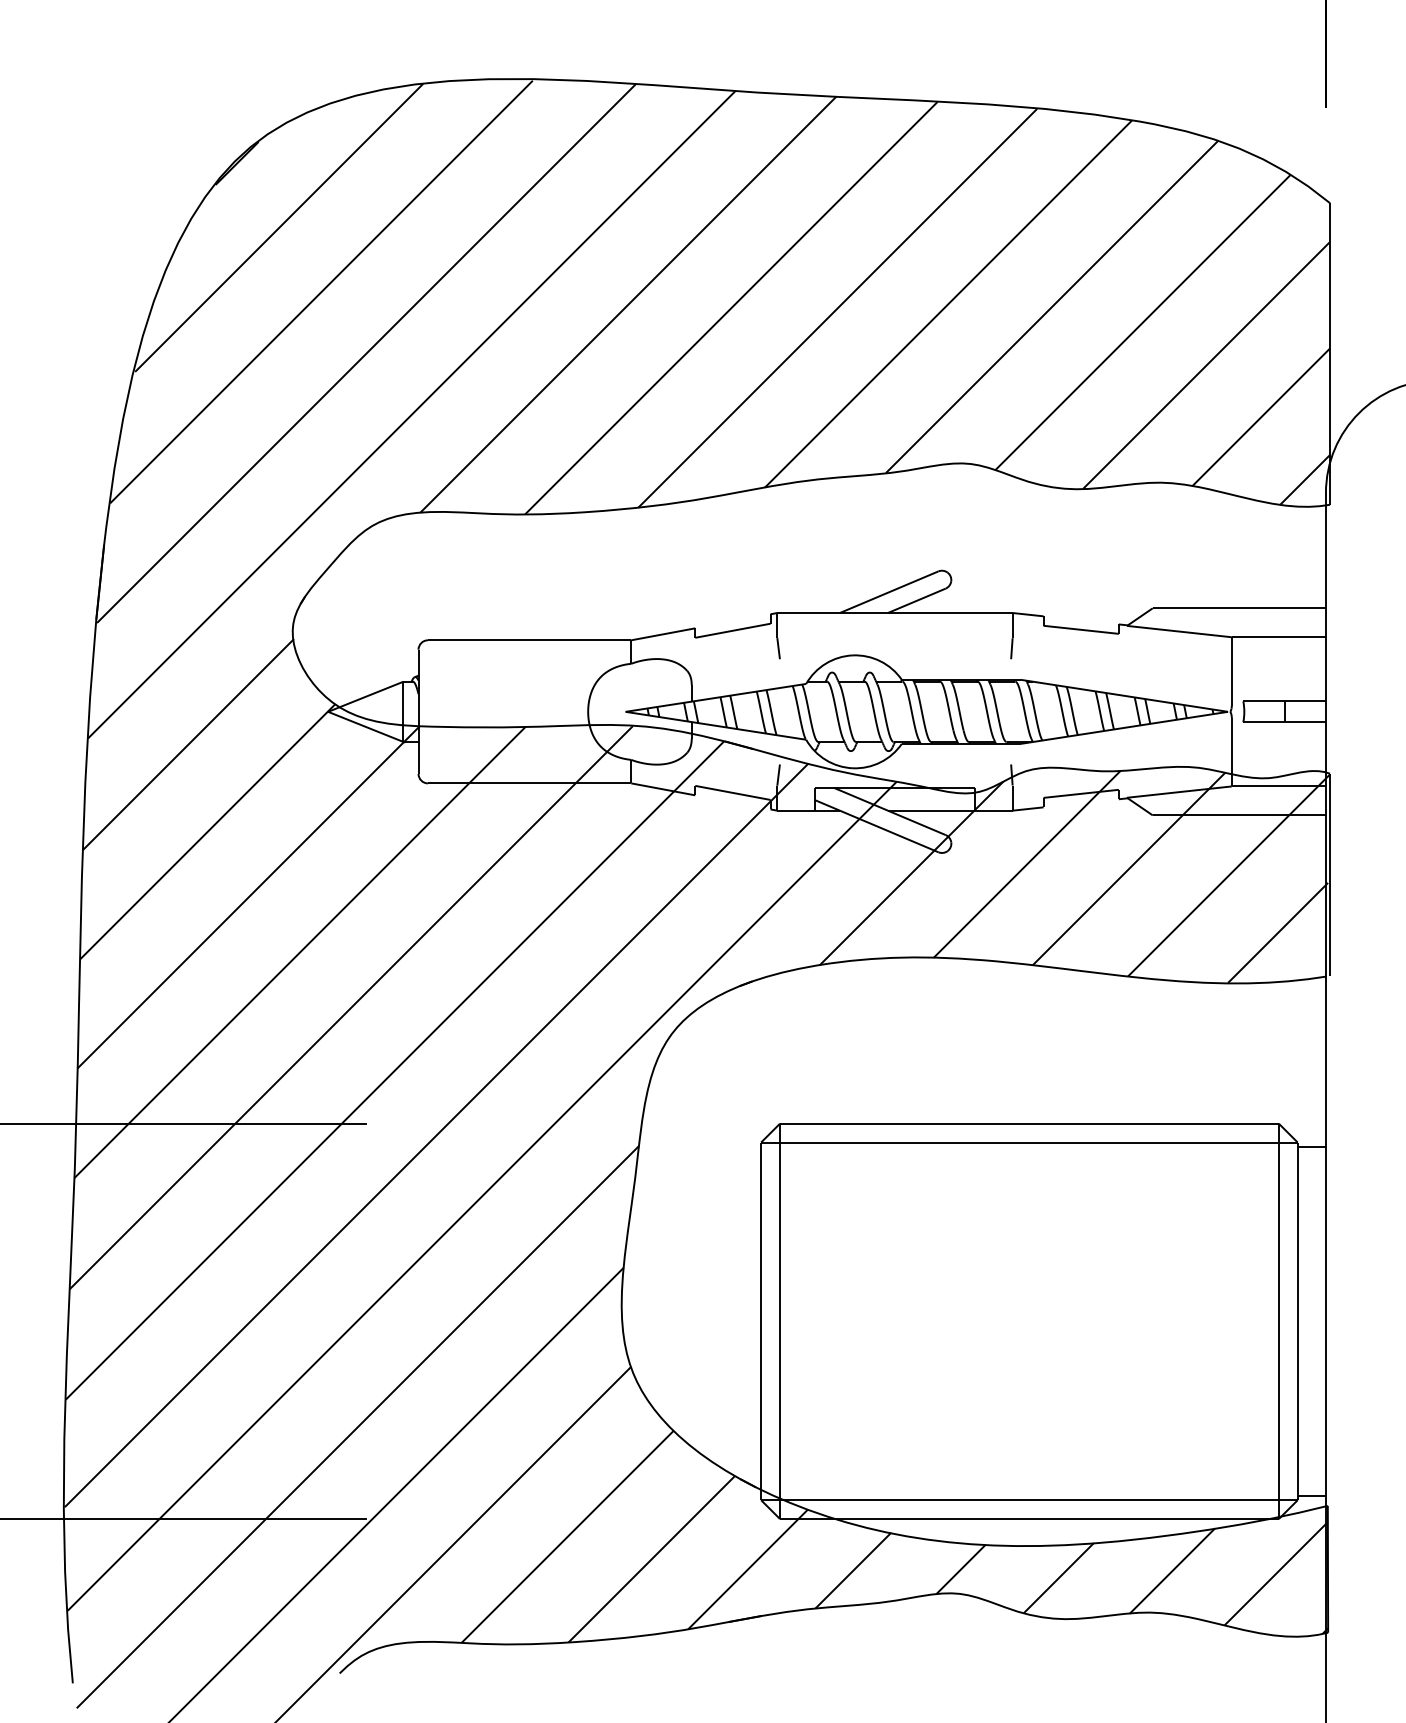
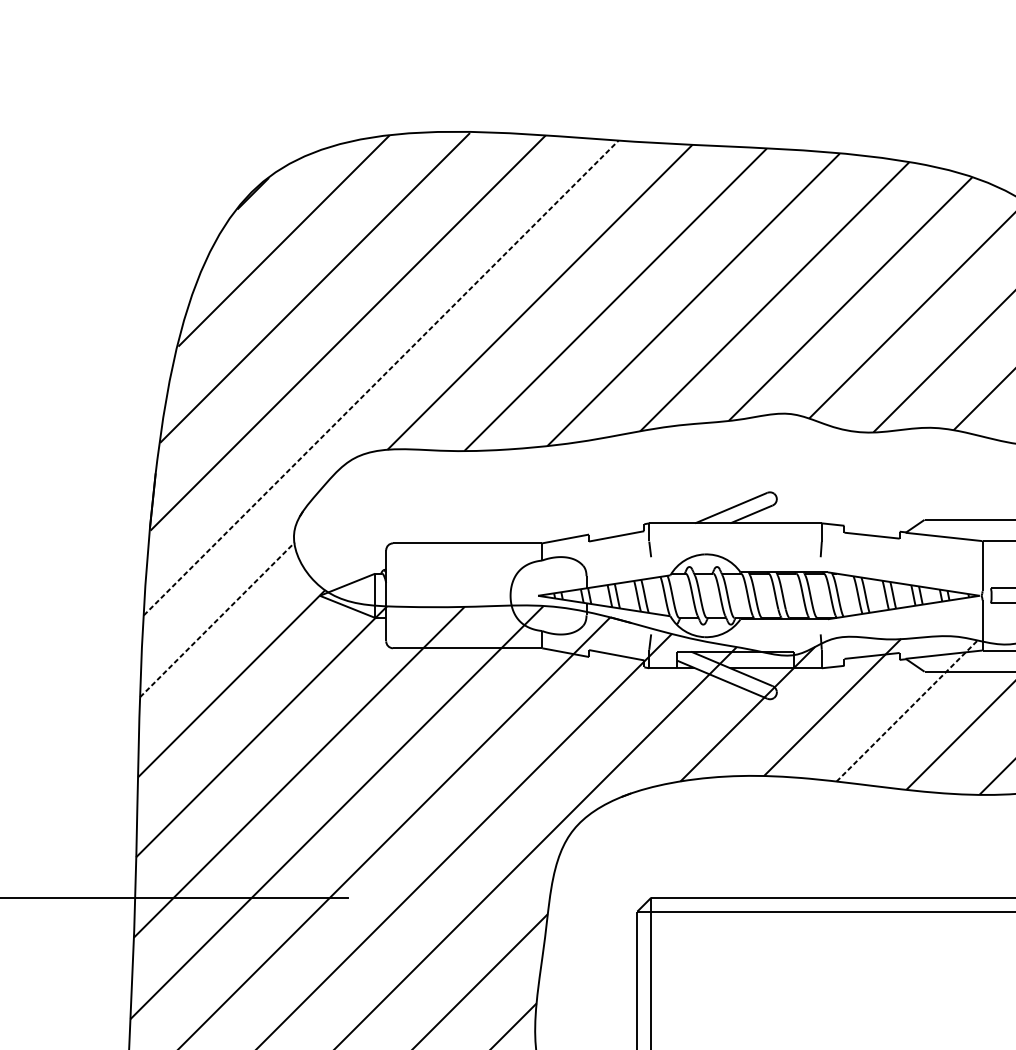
line: (411, 414) -> (381, 377), solid -> dashed
line: (188, 744) -> (217, 619), solid -> dashed
line: (1129, 868) -> (907, 710), solid -> dashed

